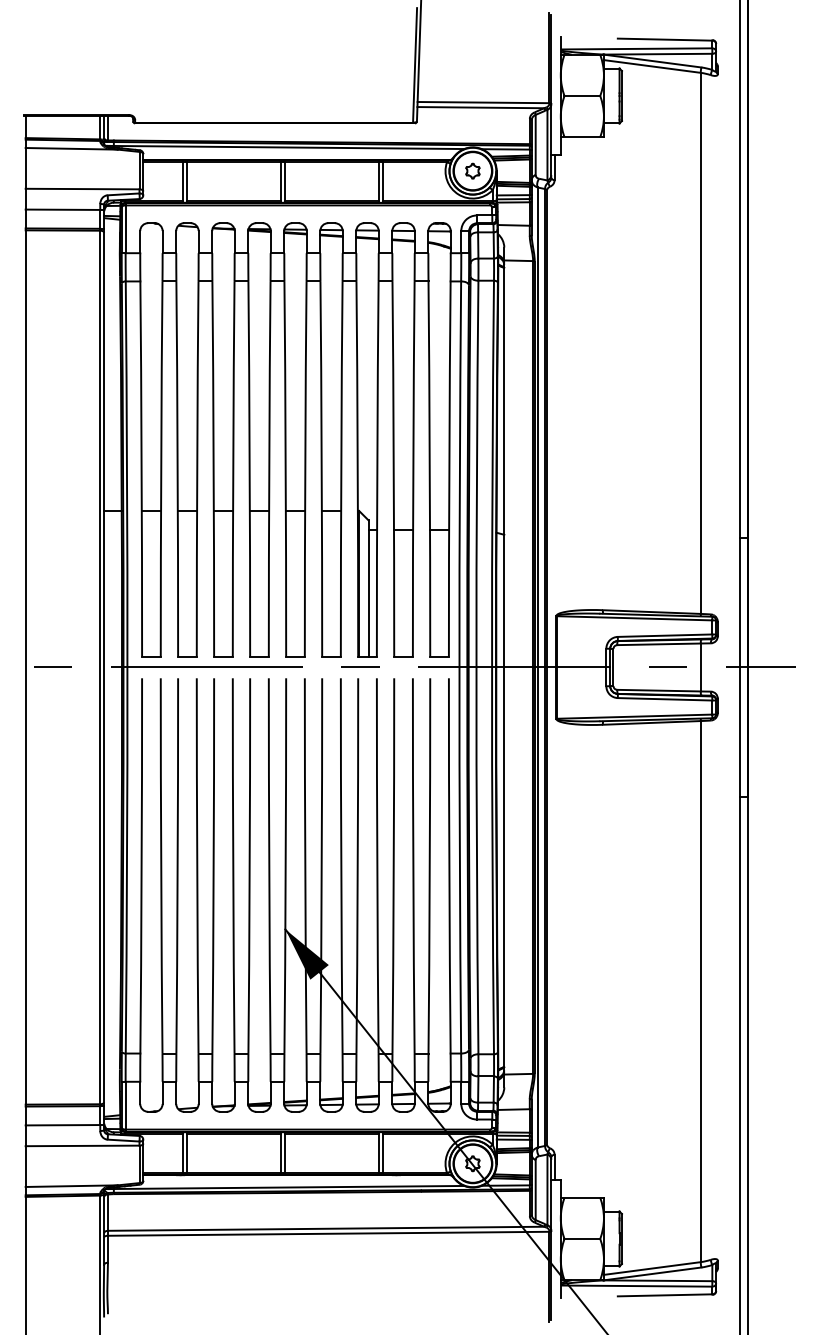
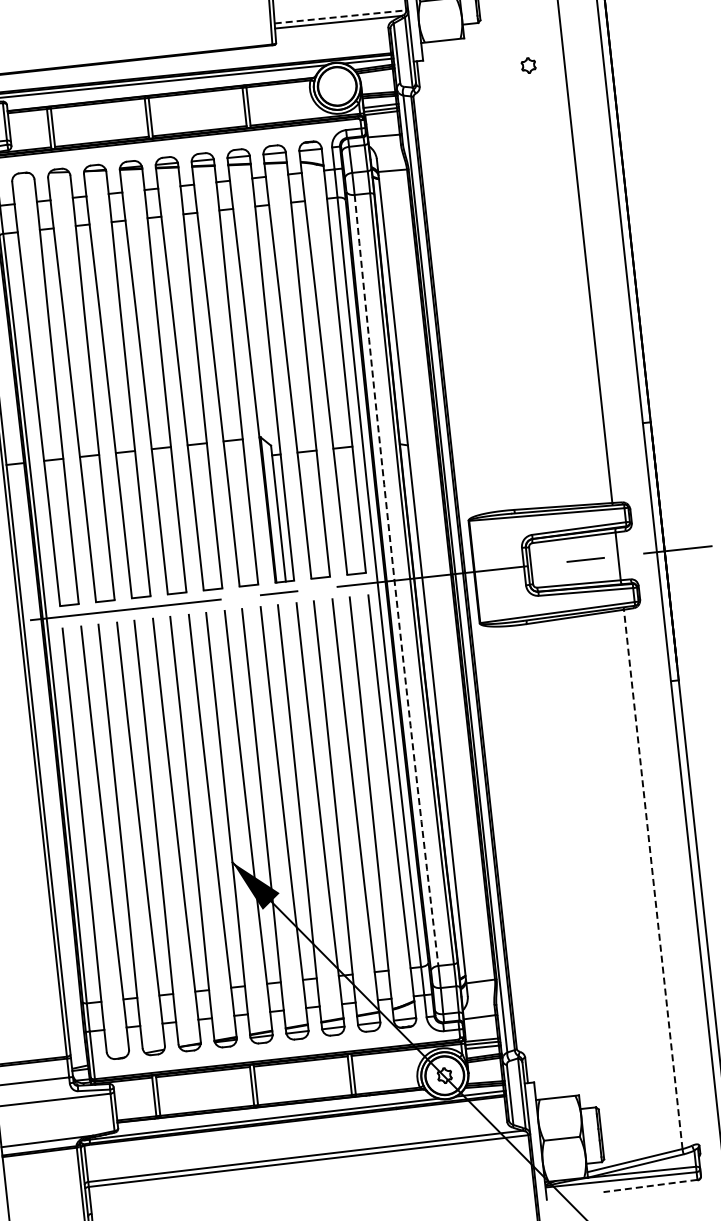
line: (483, 102) -> (340, 16), solid -> dashed
part: (472, 170) -> (528, 64), moved
arc: (476, 667) -> (394, 580), solid -> dashed
line: (700, 991) -> (652, 879), solid -> dashed
line: (664, 1295) -> (649, 1186), solid -> dashed

